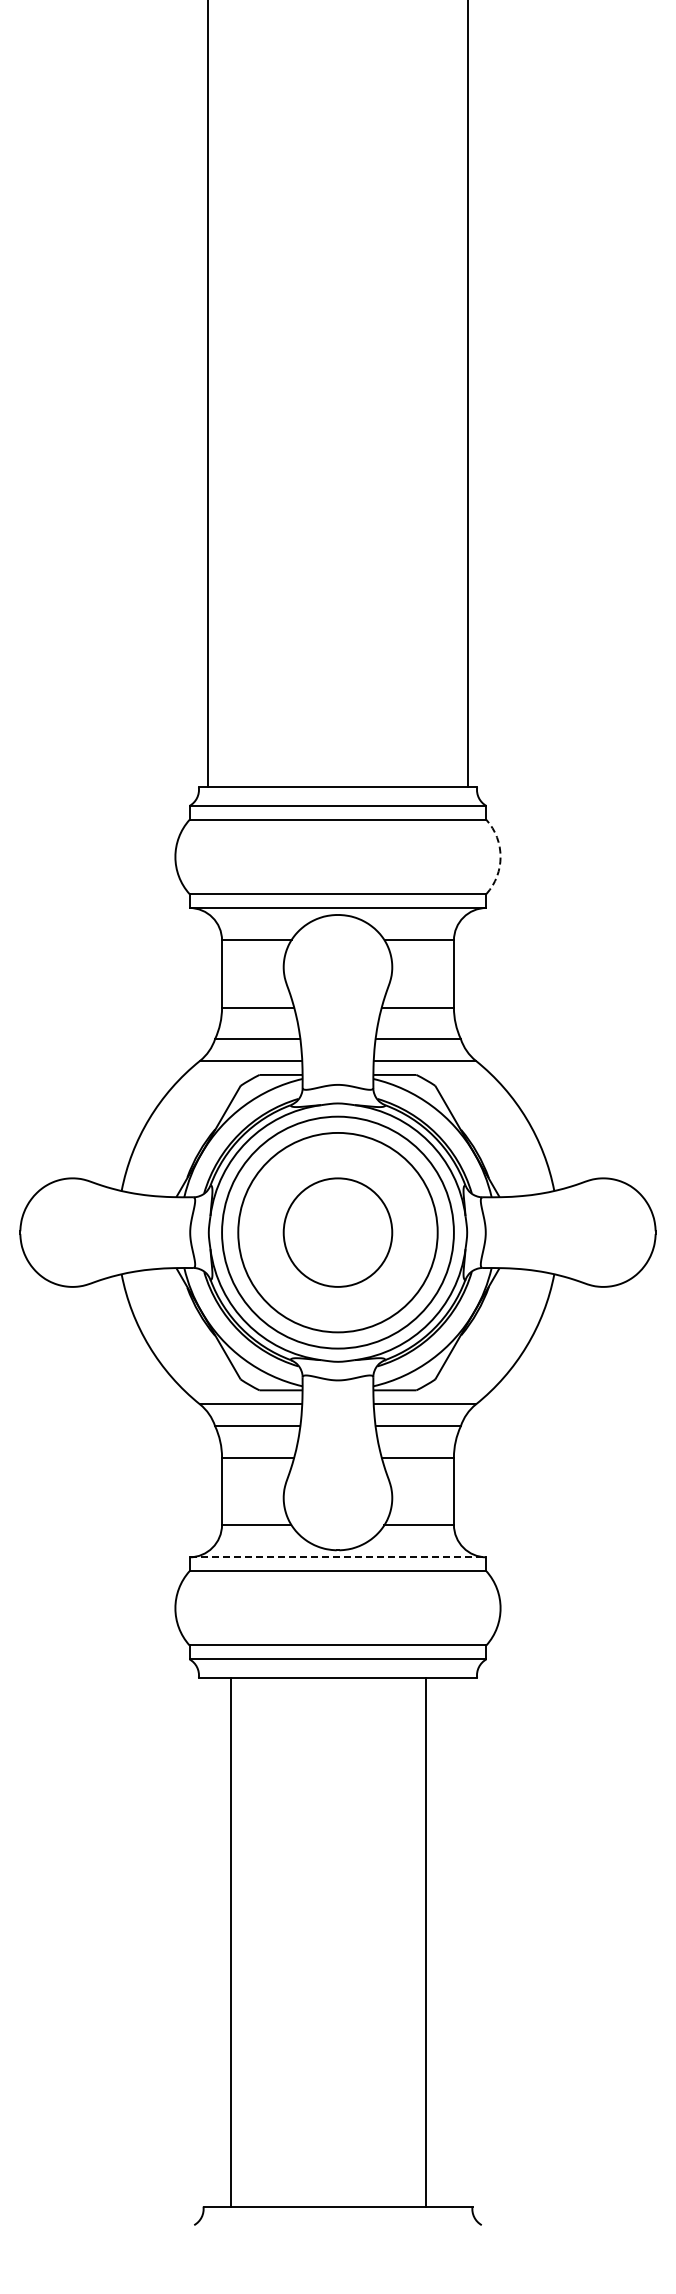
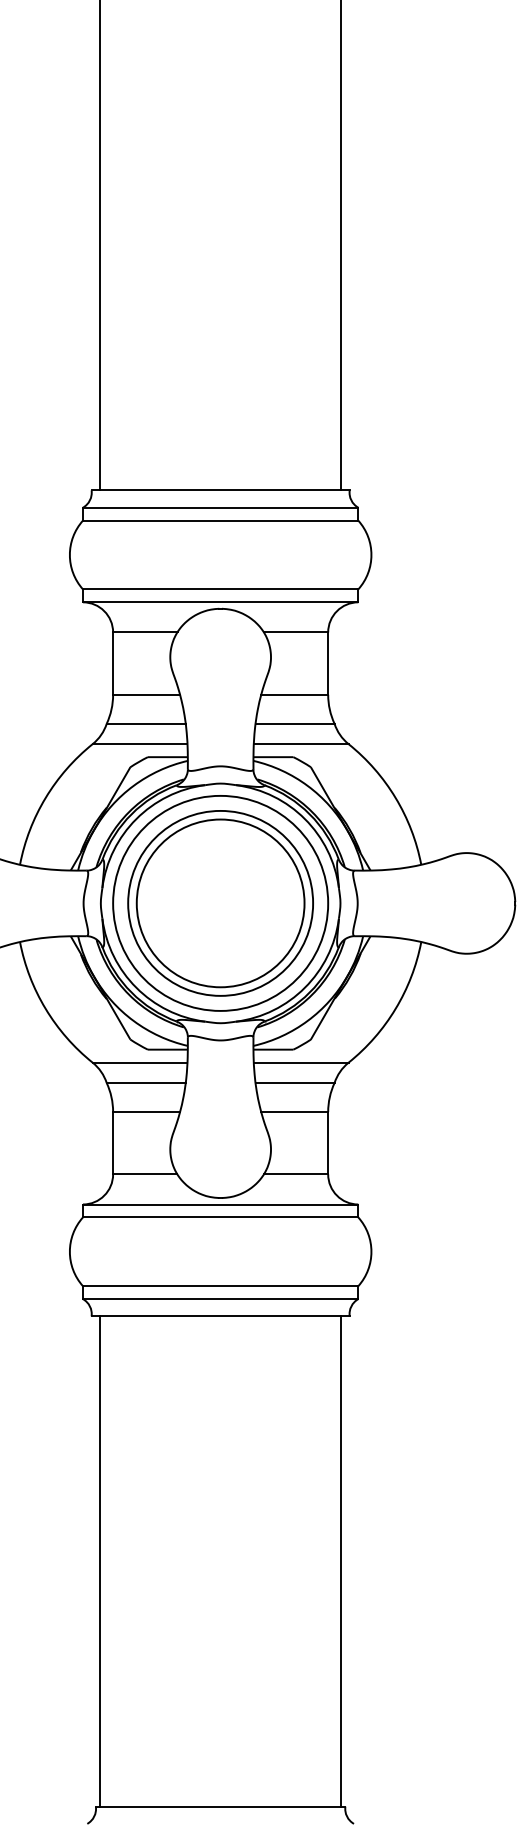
arc: (500, 856) -> (371, 554), dashed -> solid
circle: (337, 1232) -> (220, 903), size x1.67
line: (338, 1557) -> (221, 1204), dashed -> solid
line: (231, 1941) -> (100, 1560), moved
line: (425, 1941) -> (340, 1560), moved

